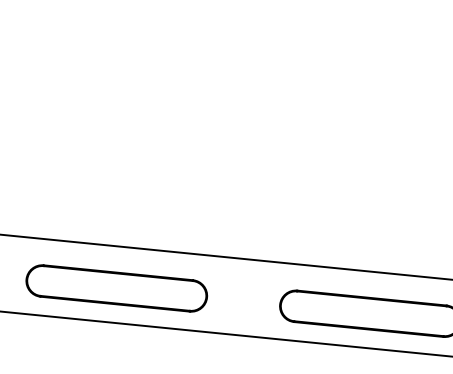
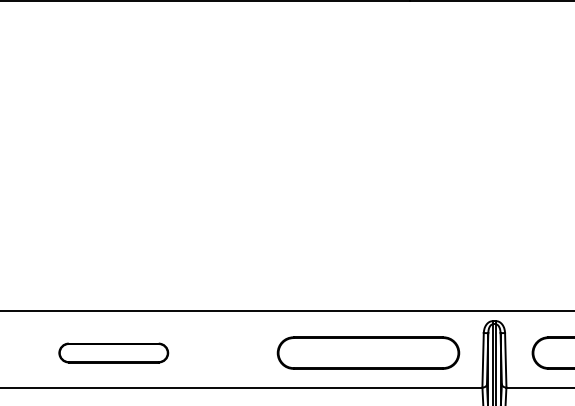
part: (116, 287) -> (113, 352), size x0.6

